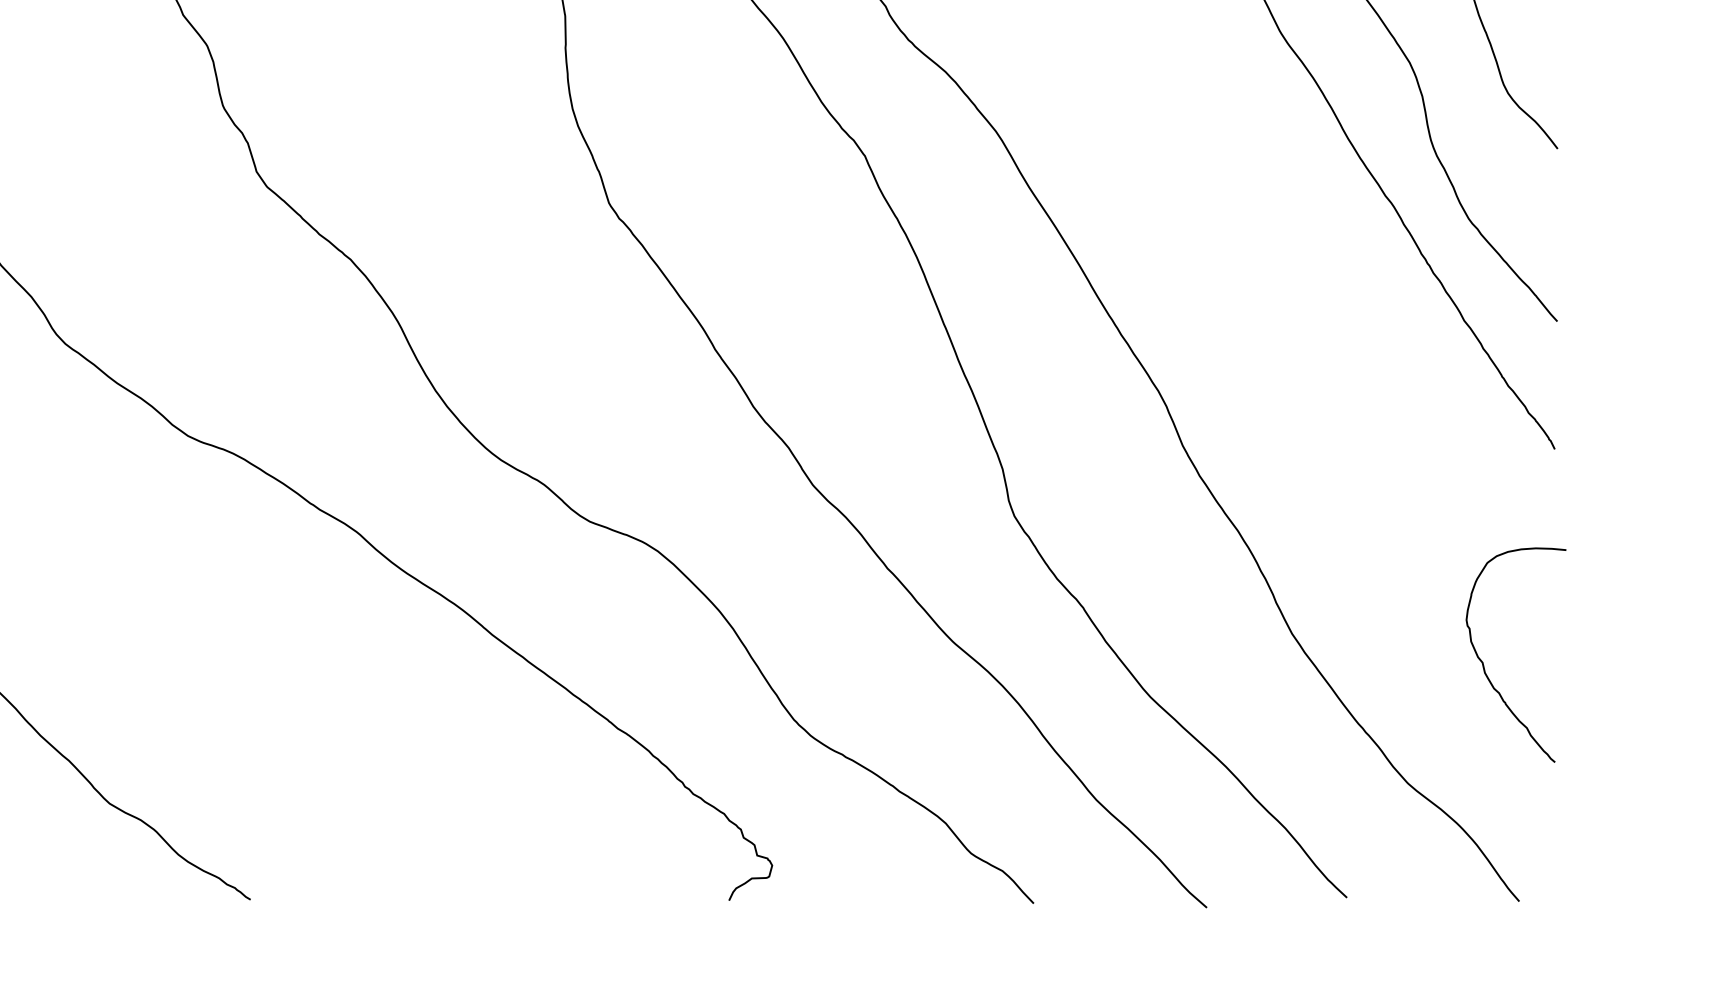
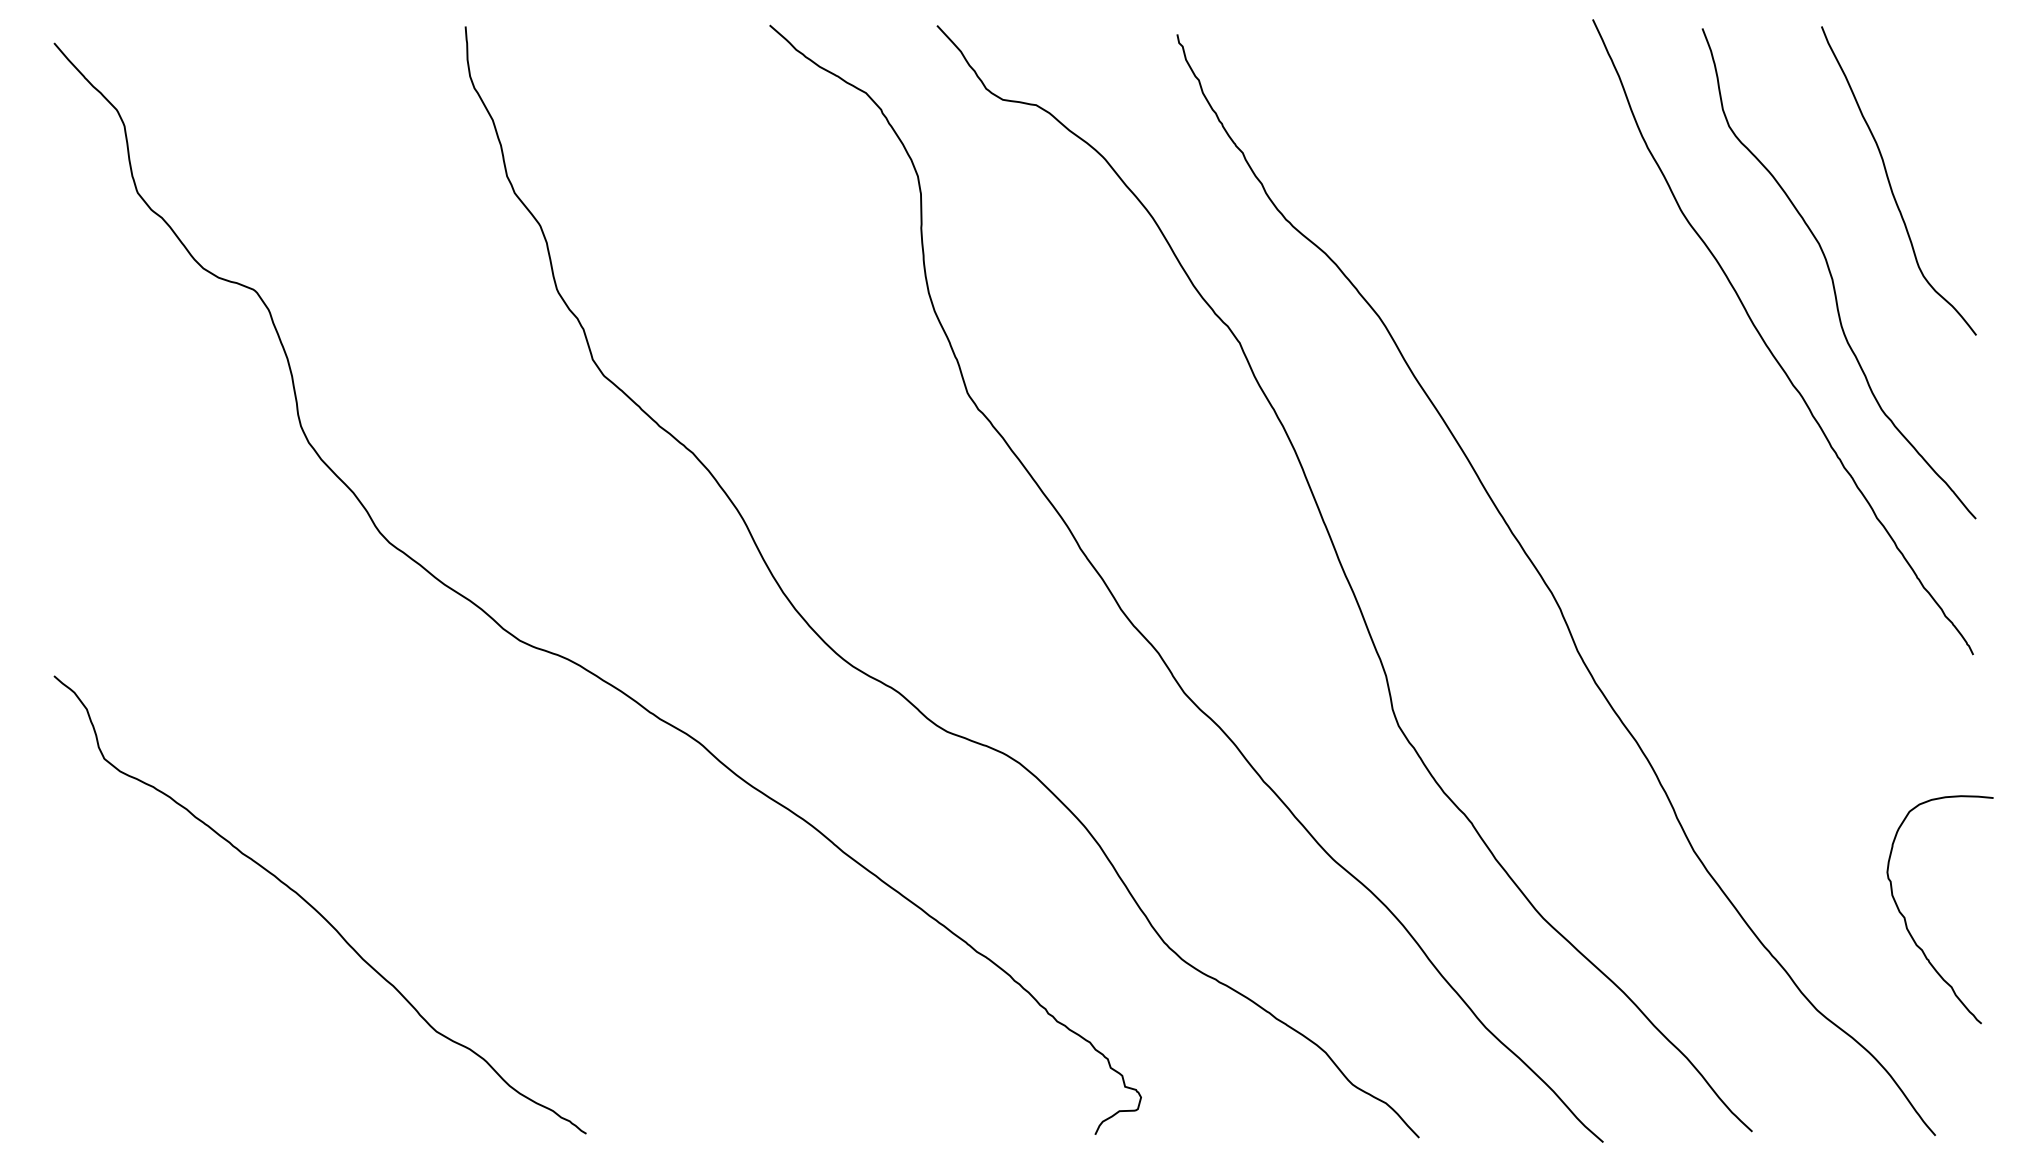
curve: (1483, 662) -> (1905, 917), moved

